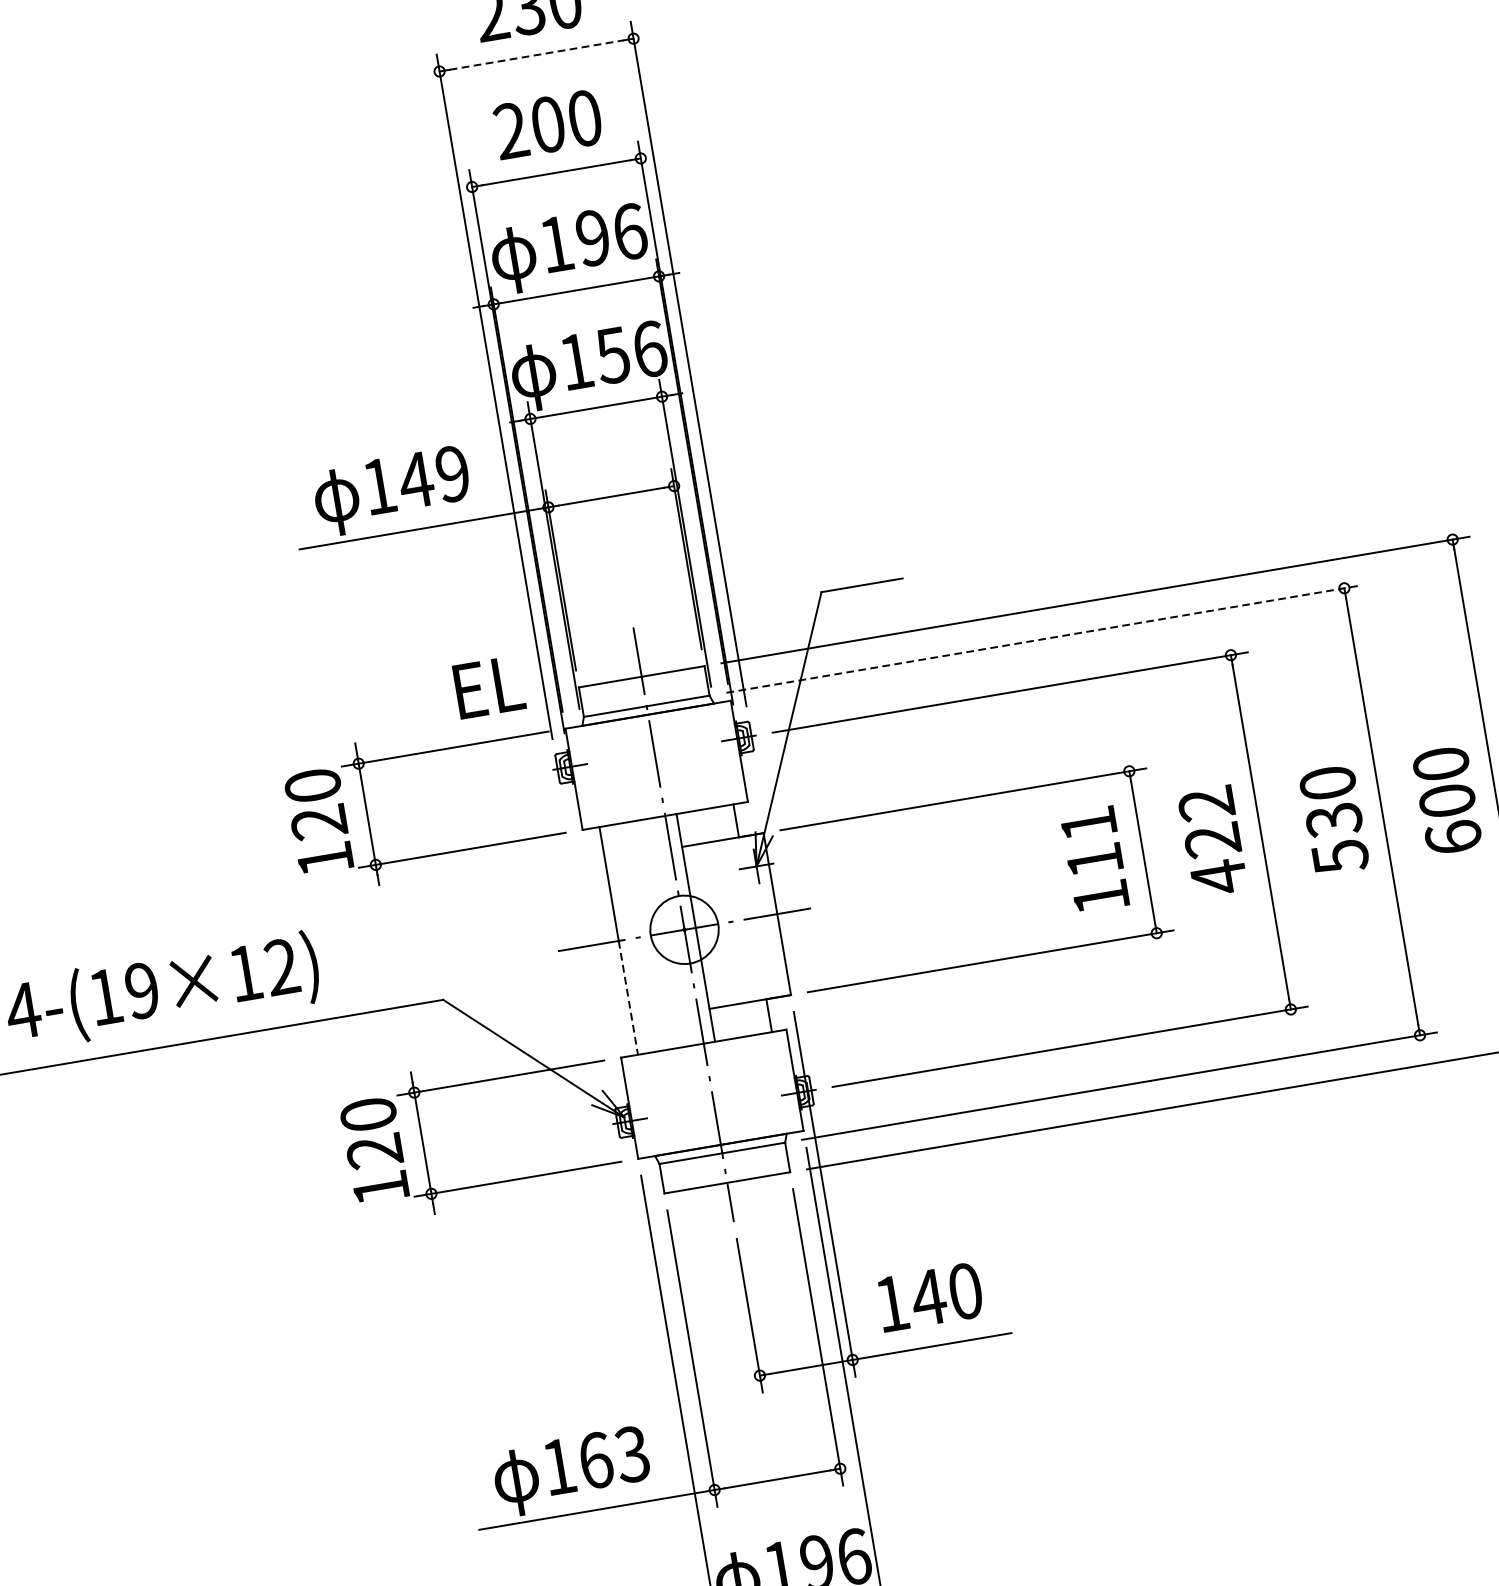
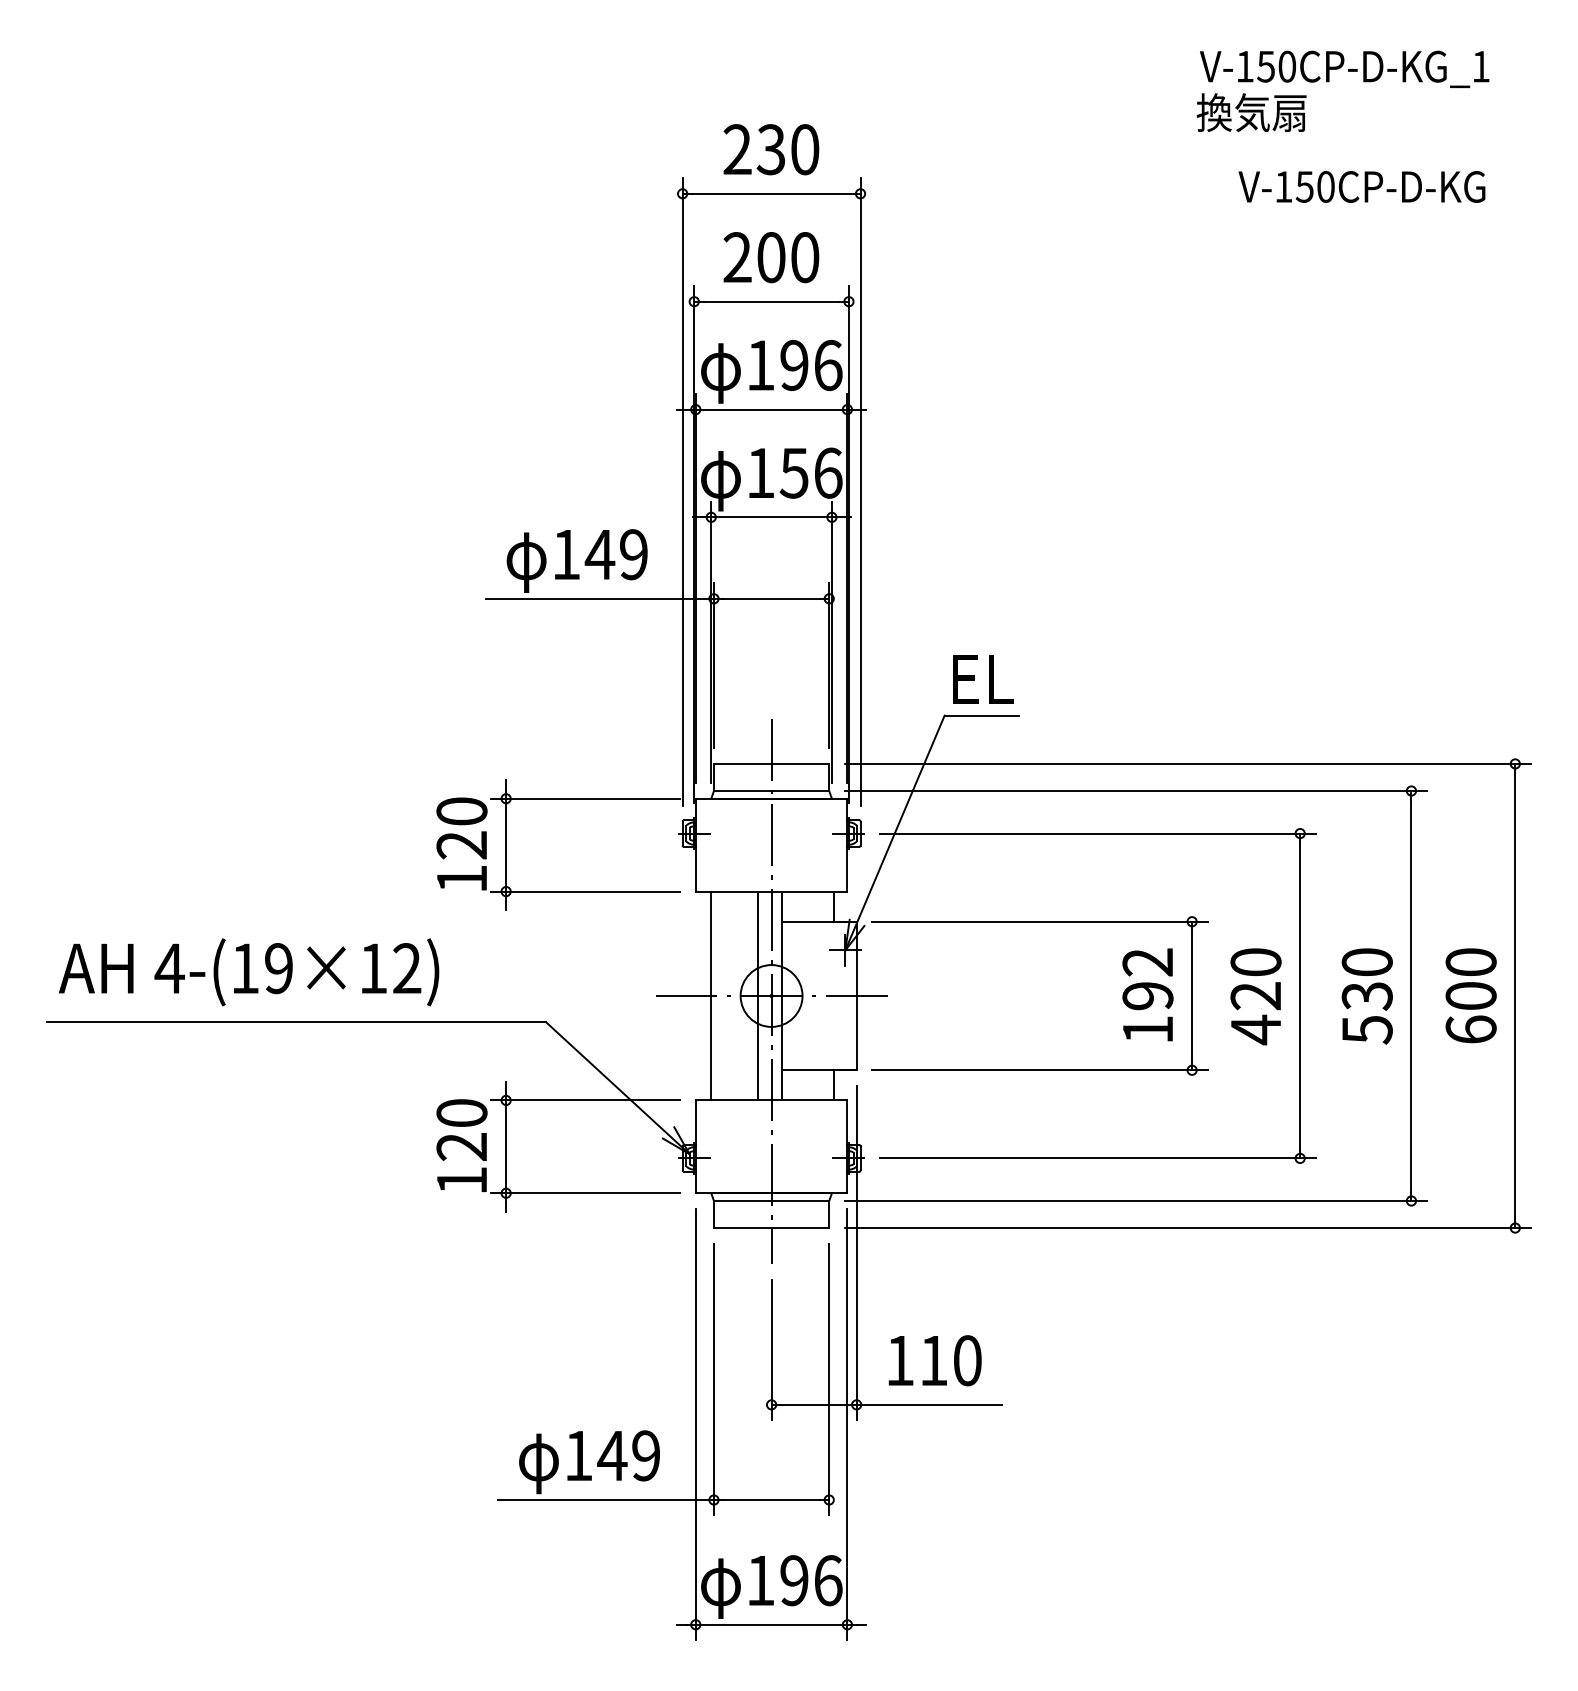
line: (536, 54) -> (771, 193), dashed -> solid
line: (1044, 639) -> (1136, 791), dashed -> solid
text: (489, 687) -> (983, 679), moved
text: (1206, 804) -> (1255, 962), 422 -> 420
text: (1091, 842) -> (1147, 979), 111 -> 192
line: (669, 931) -> (757, 995), added
line: (628, 998) -> (711, 1048), dashed -> solid
text: (928, 1297) -> (933, 1360), 140 -> 110
text: (613, 1457) -> (628, 1455), 163 -> 149

